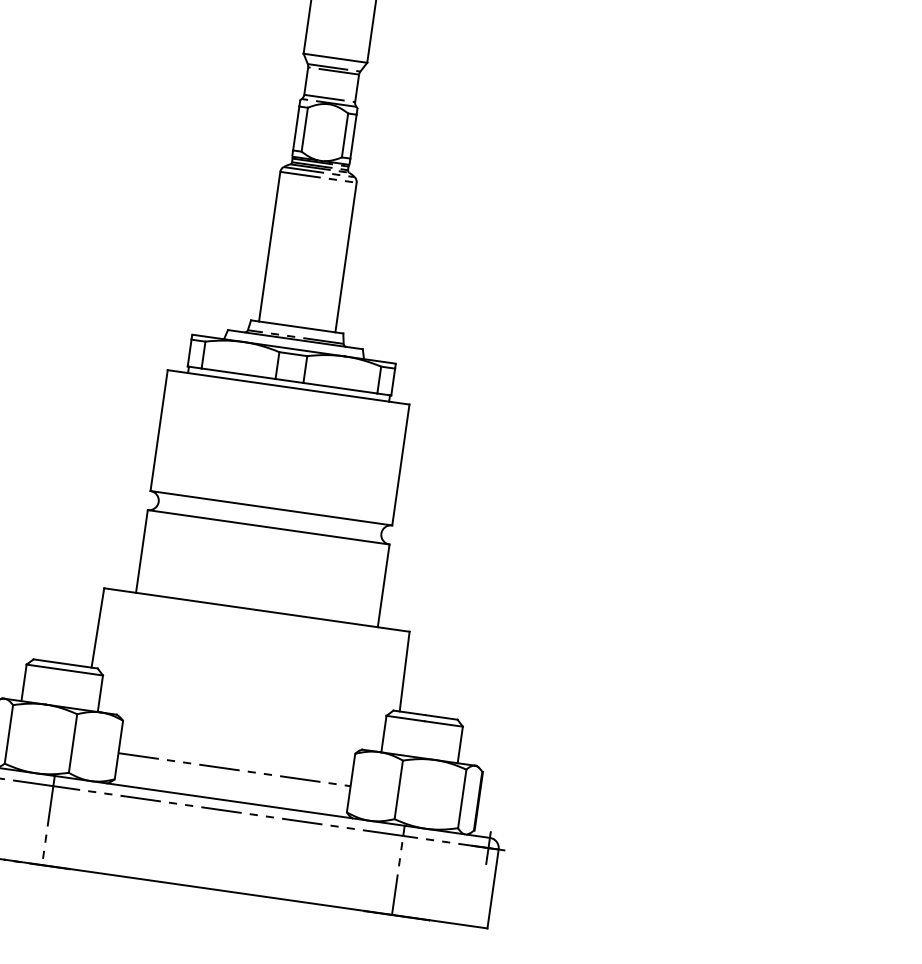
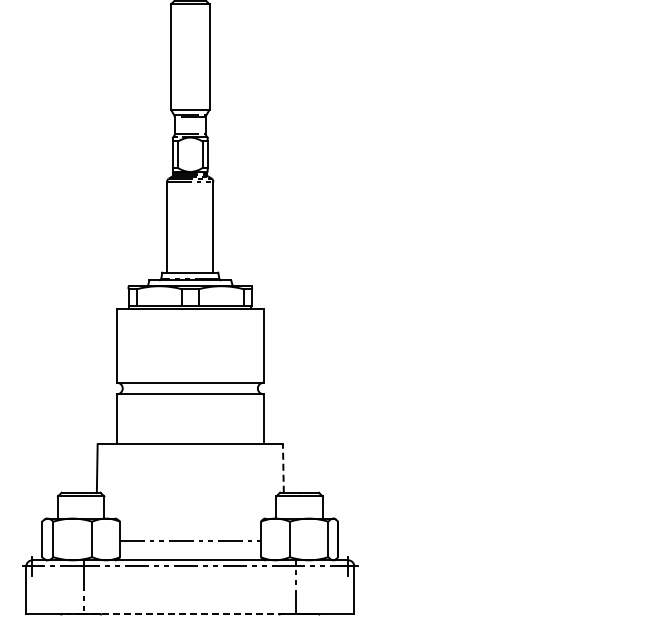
line: (404, 671) -> (283, 468), solid -> dashed
line: (215, 889) -> (189, 614), solid -> dashed

